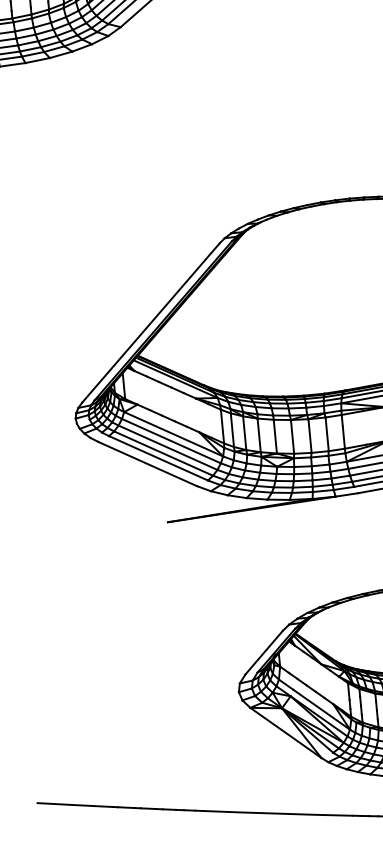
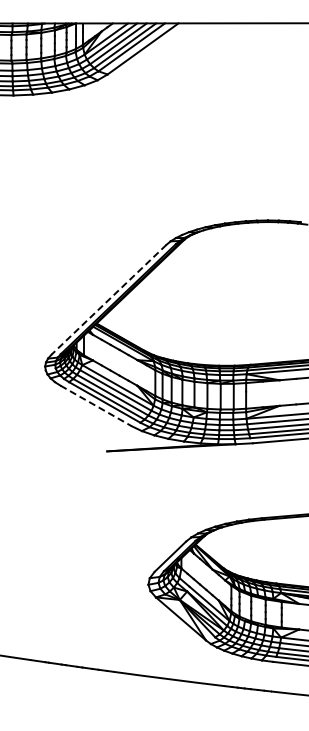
line: (150, 322) -> (108, 299), solid -> dashed
line: (148, 464) -> (96, 406), solid -> dashed

